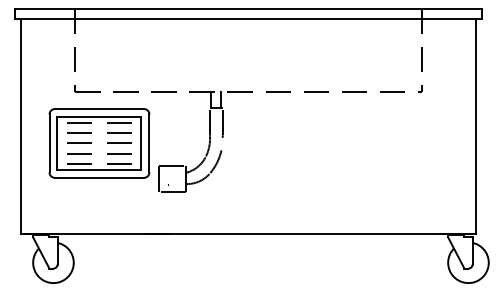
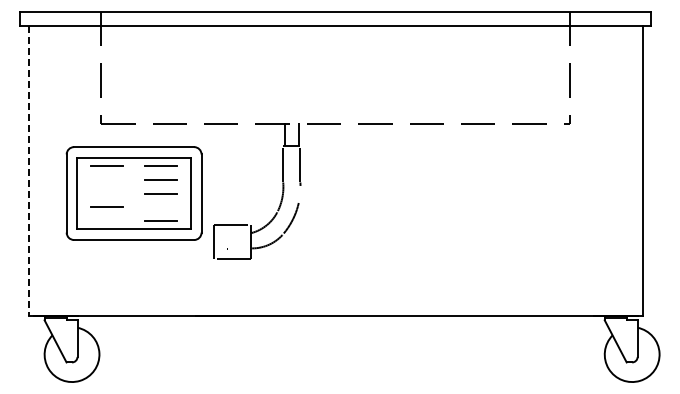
line: (21, 127) -> (28, 171), solid -> dashed
line: (79, 133) -> (107, 179), removed
line: (79, 143) -> (107, 193), removed
line: (119, 153) -> (160, 207), removed
line: (79, 163) -> (107, 220), removed

